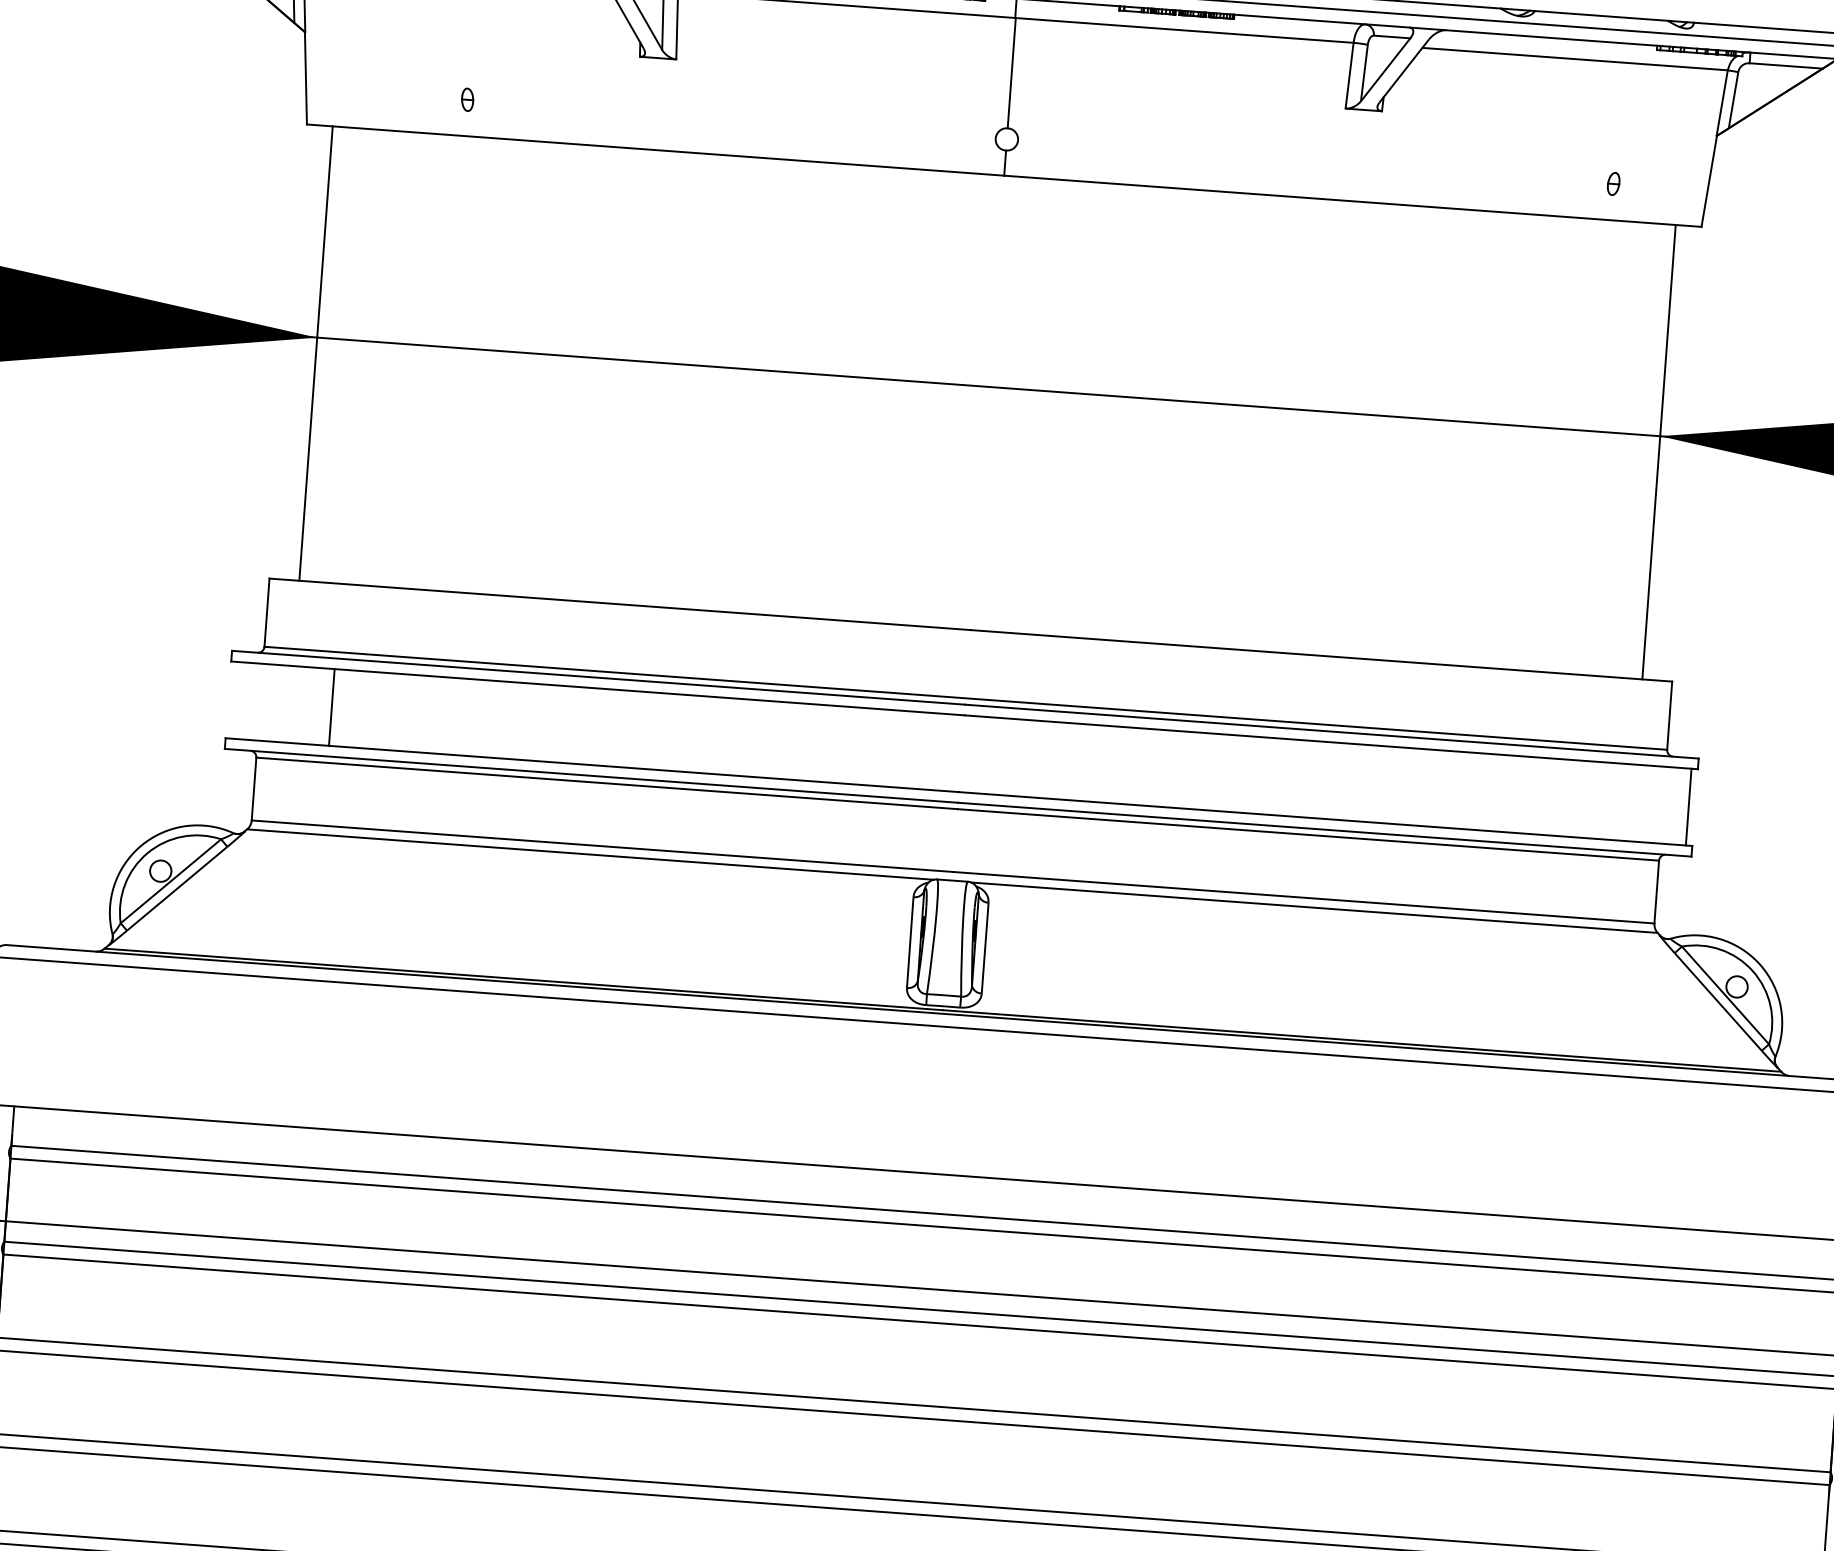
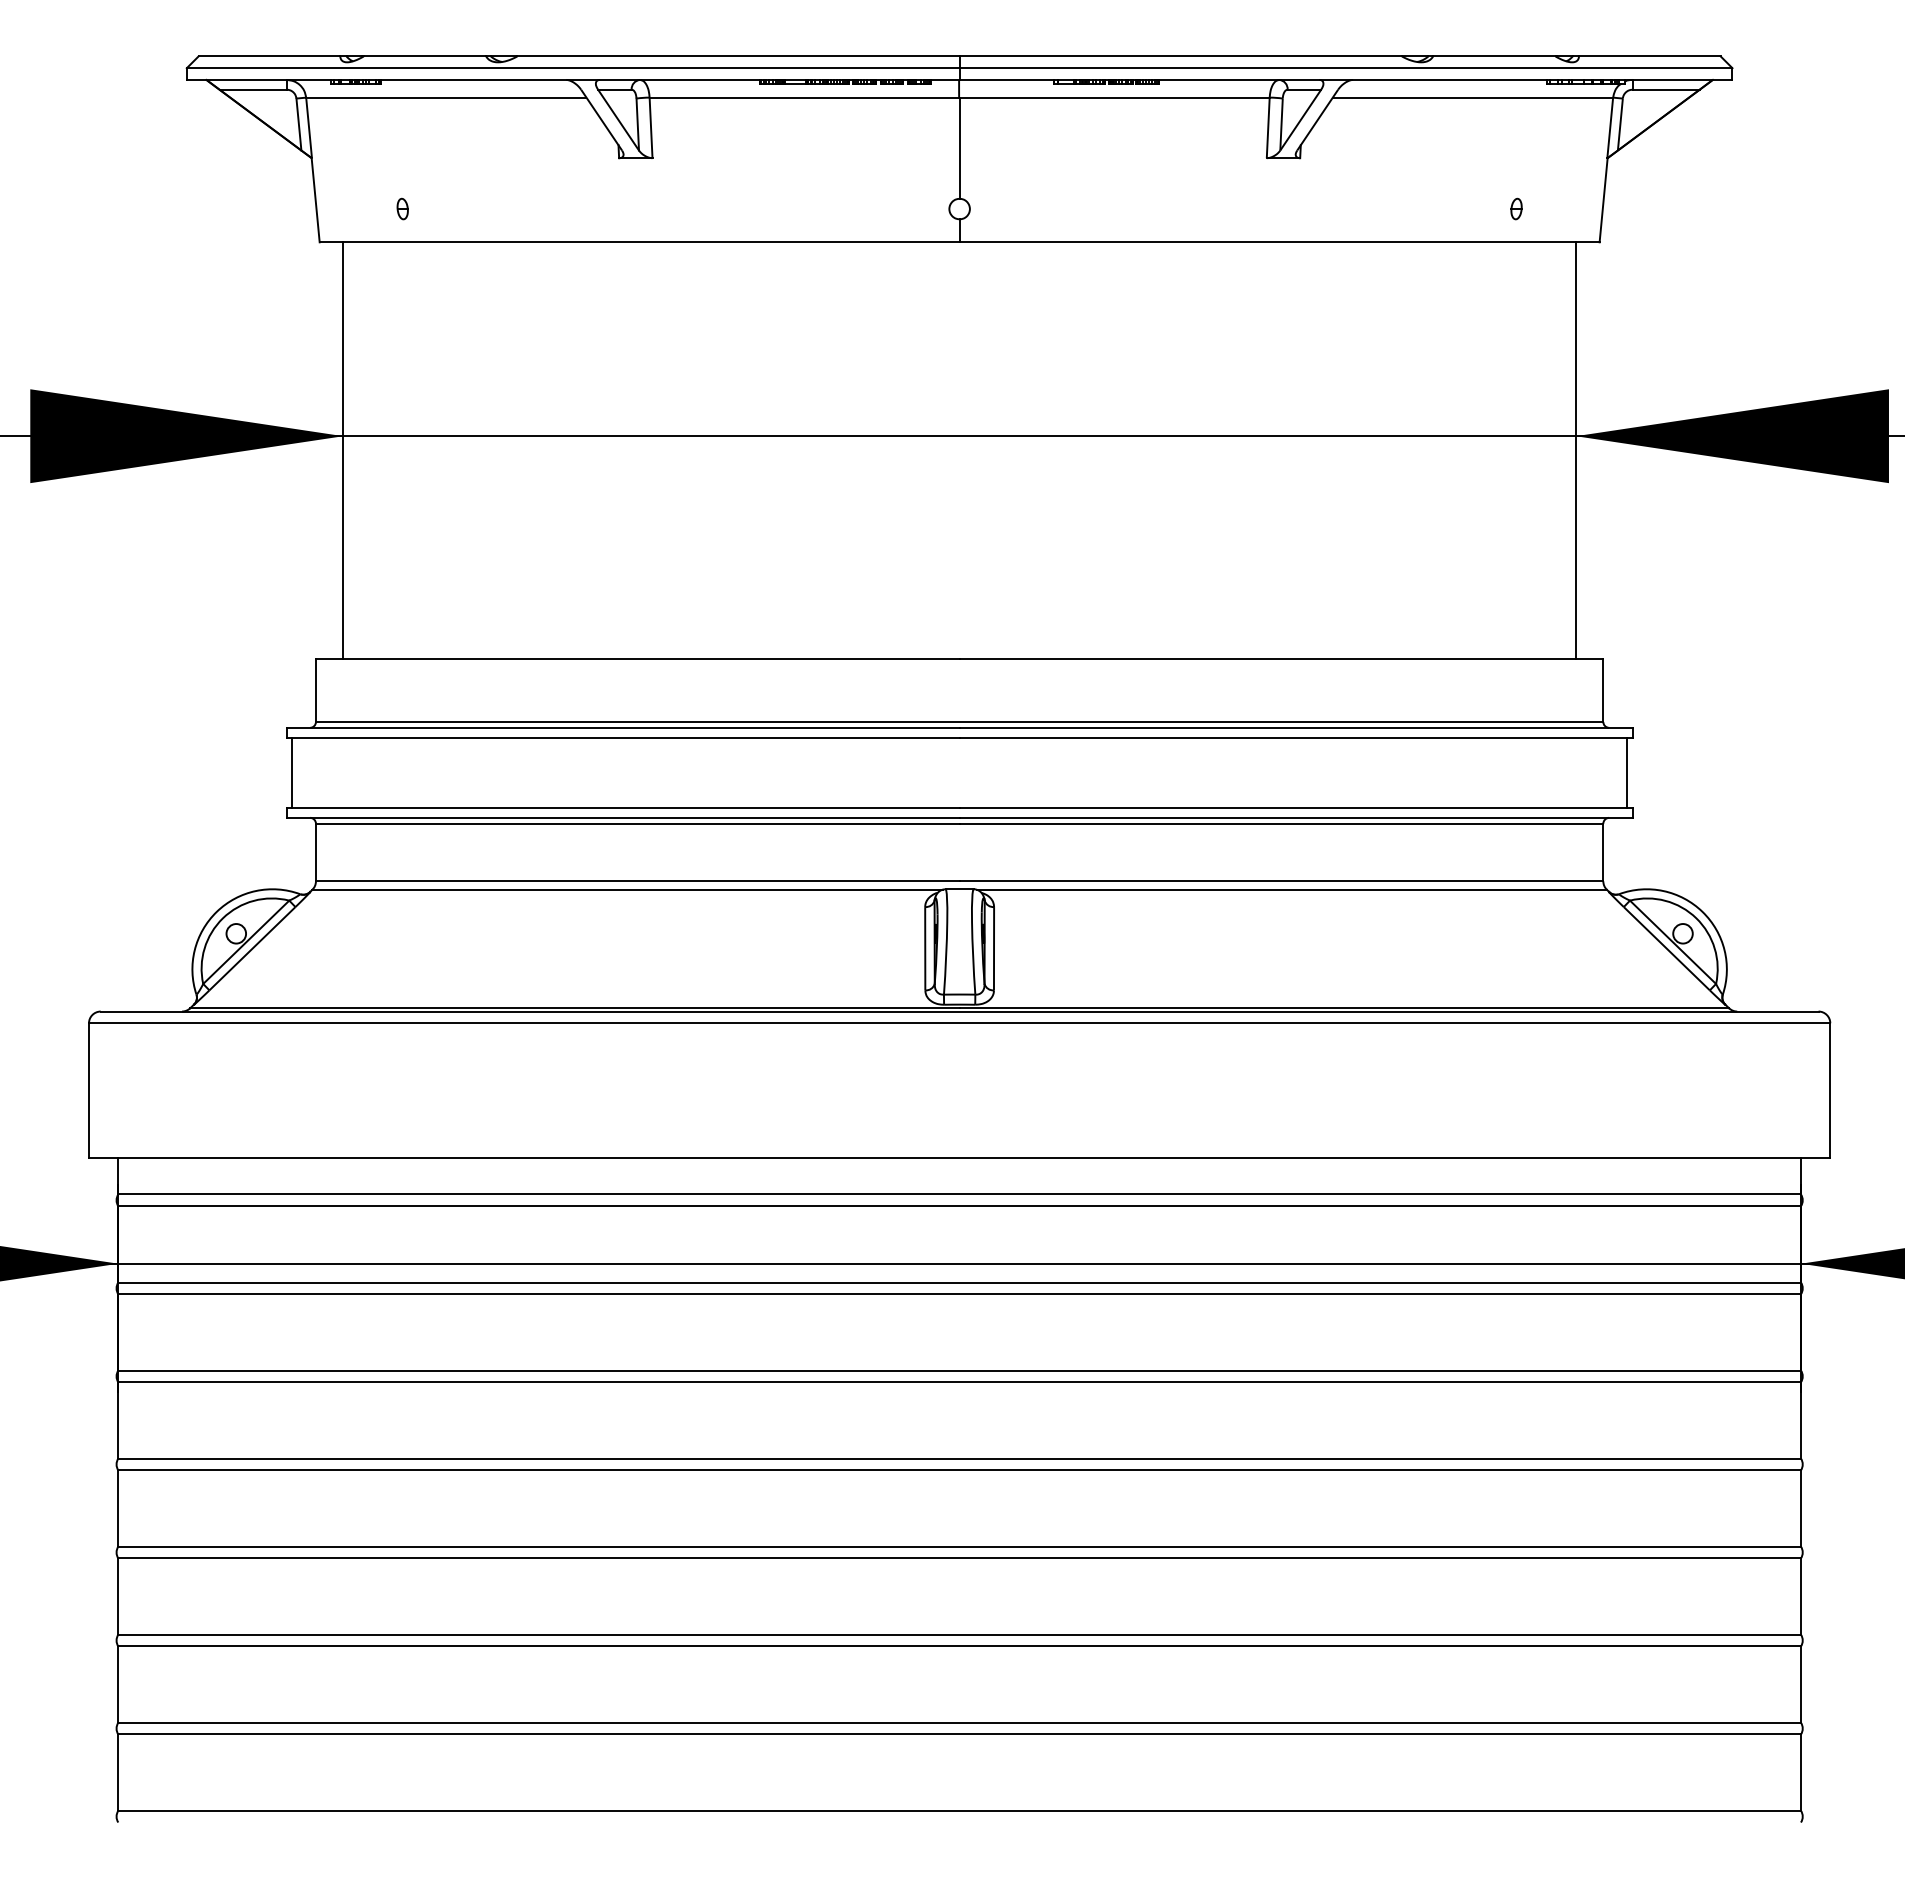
part: (467, 99) -> (402, 208), moved
line: (331, 707) -> (292, 772), moved

